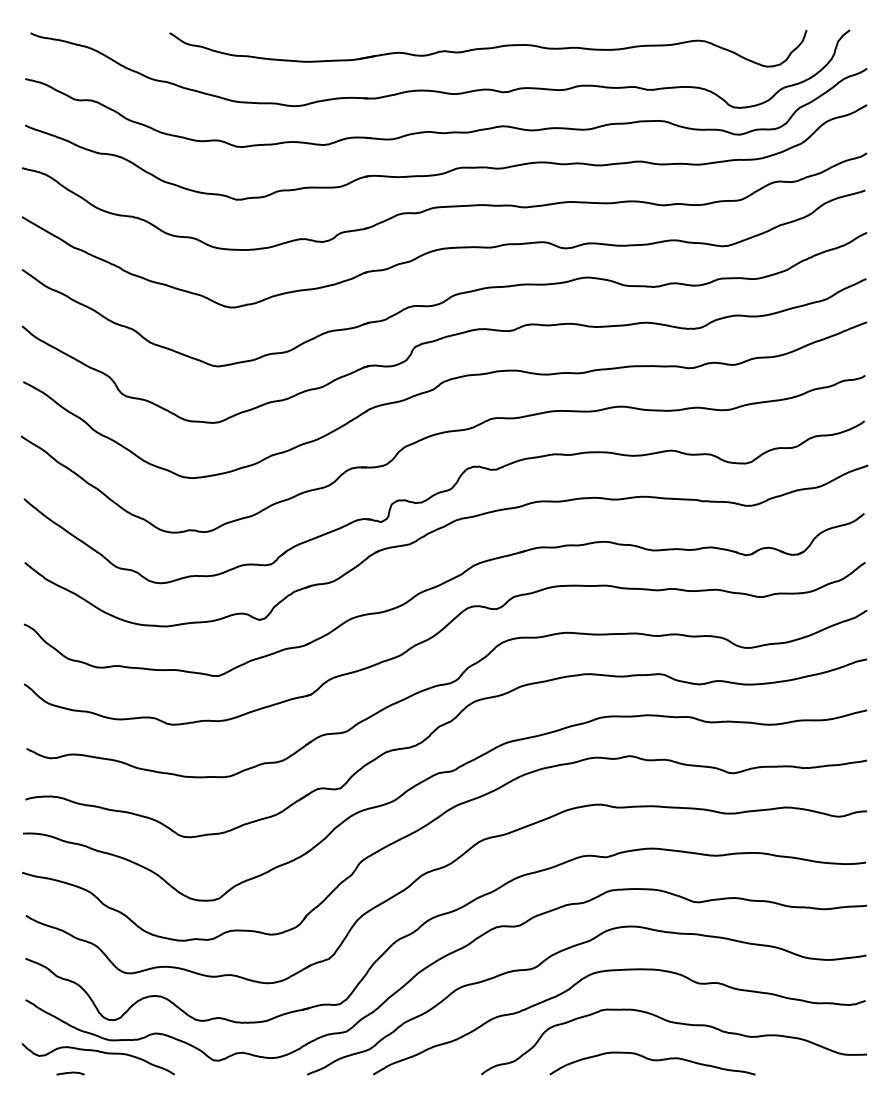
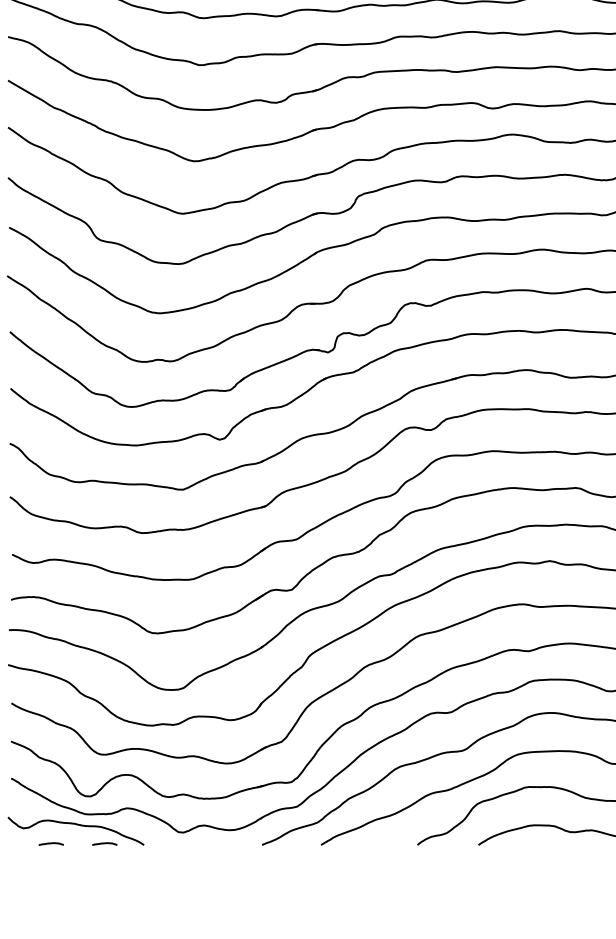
curve: (130, 1073) -> (104, 843), added

